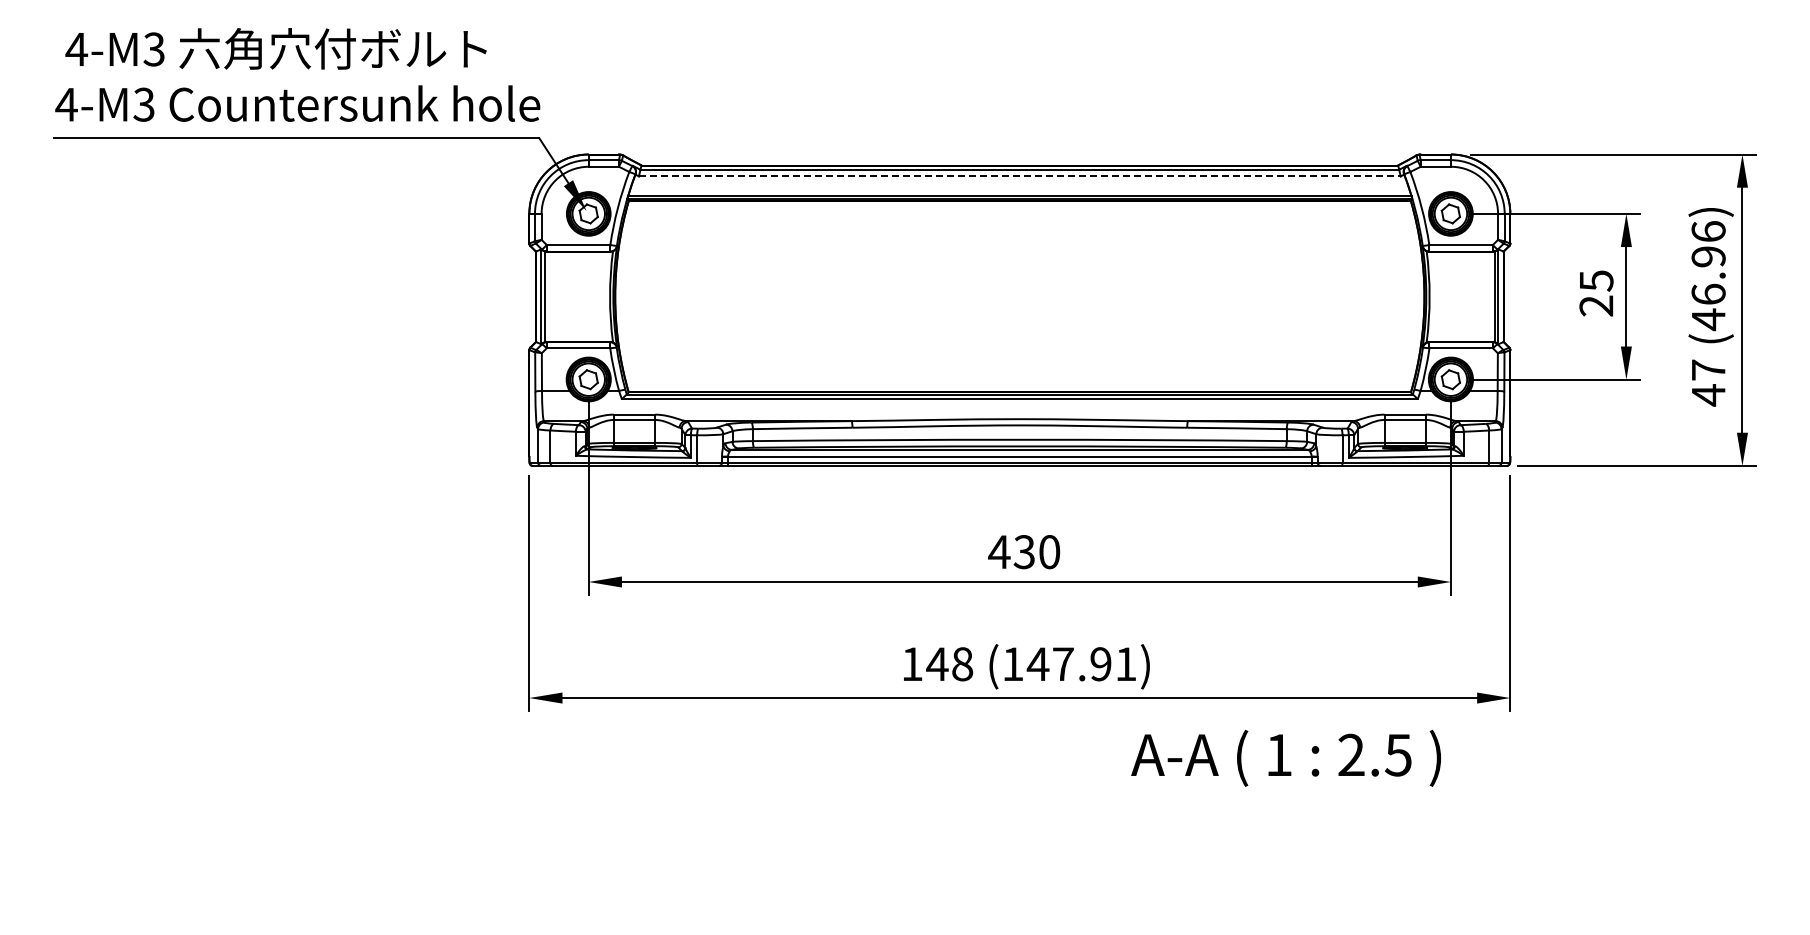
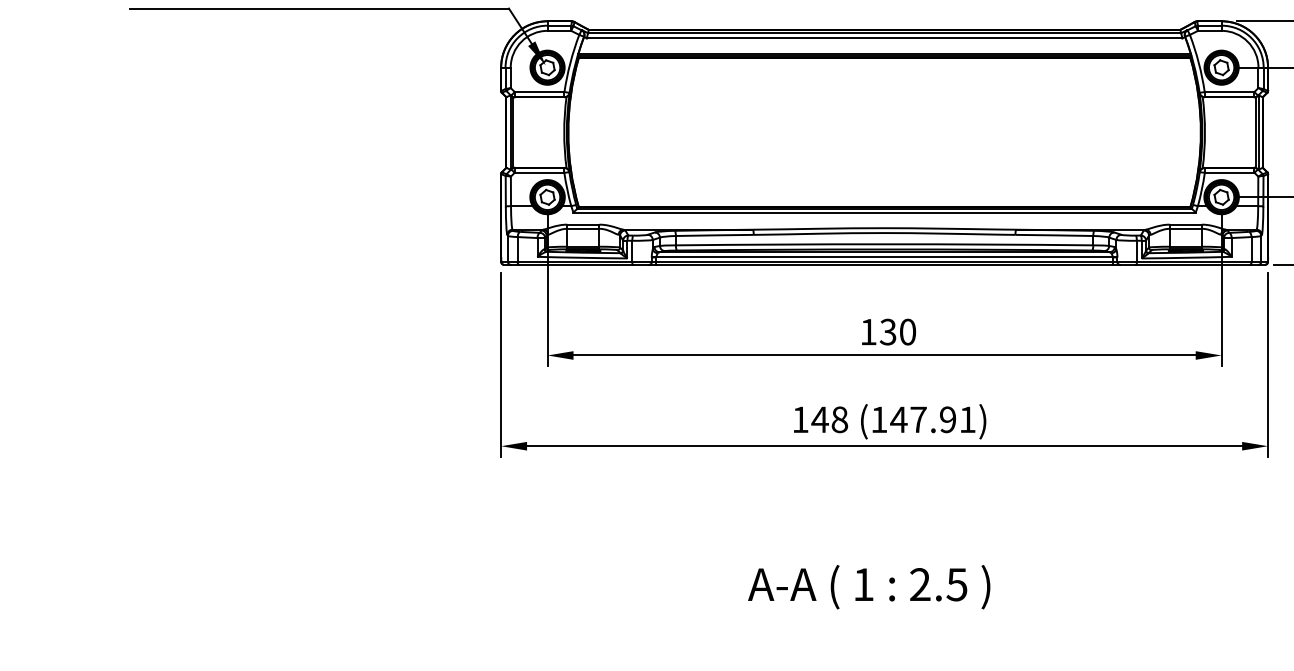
line: (1019, 176) -> (884, 38), dashed -> solid
text: (999, 551) -> (868, 331), 430 -> 130
text: (1285, 758) -> (868, 587), moved

